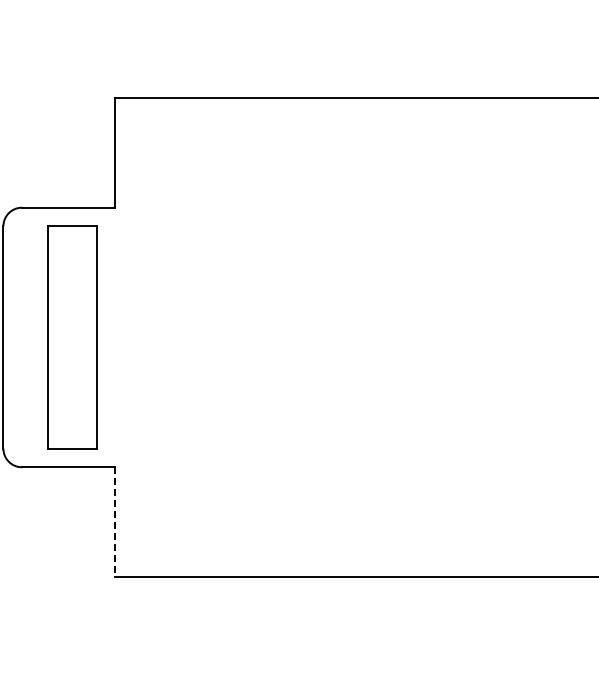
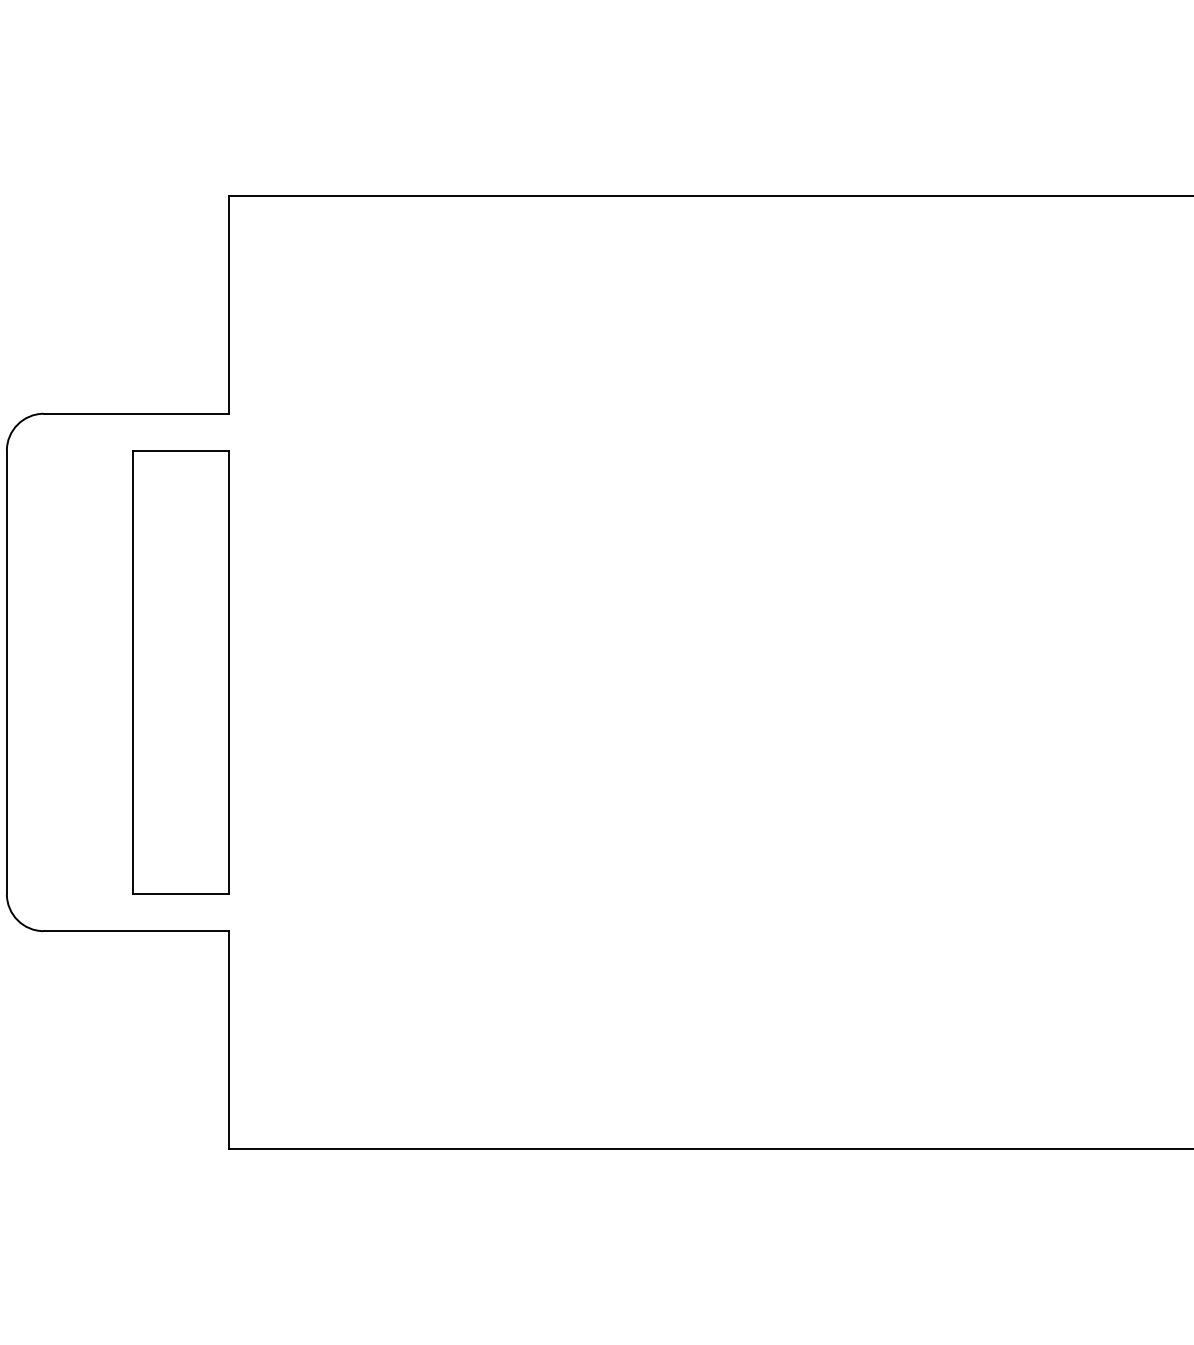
part: (72, 337) -> (180, 672), moved
line: (114, 521) -> (228, 1039), dashed -> solid

